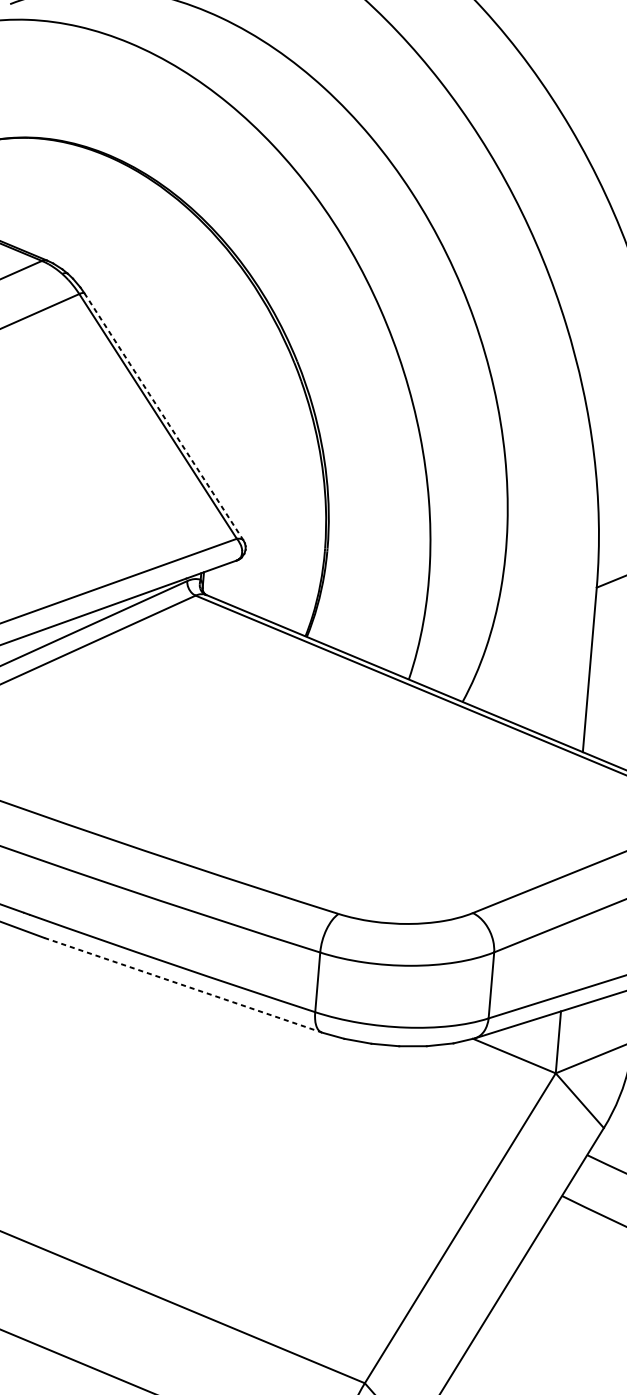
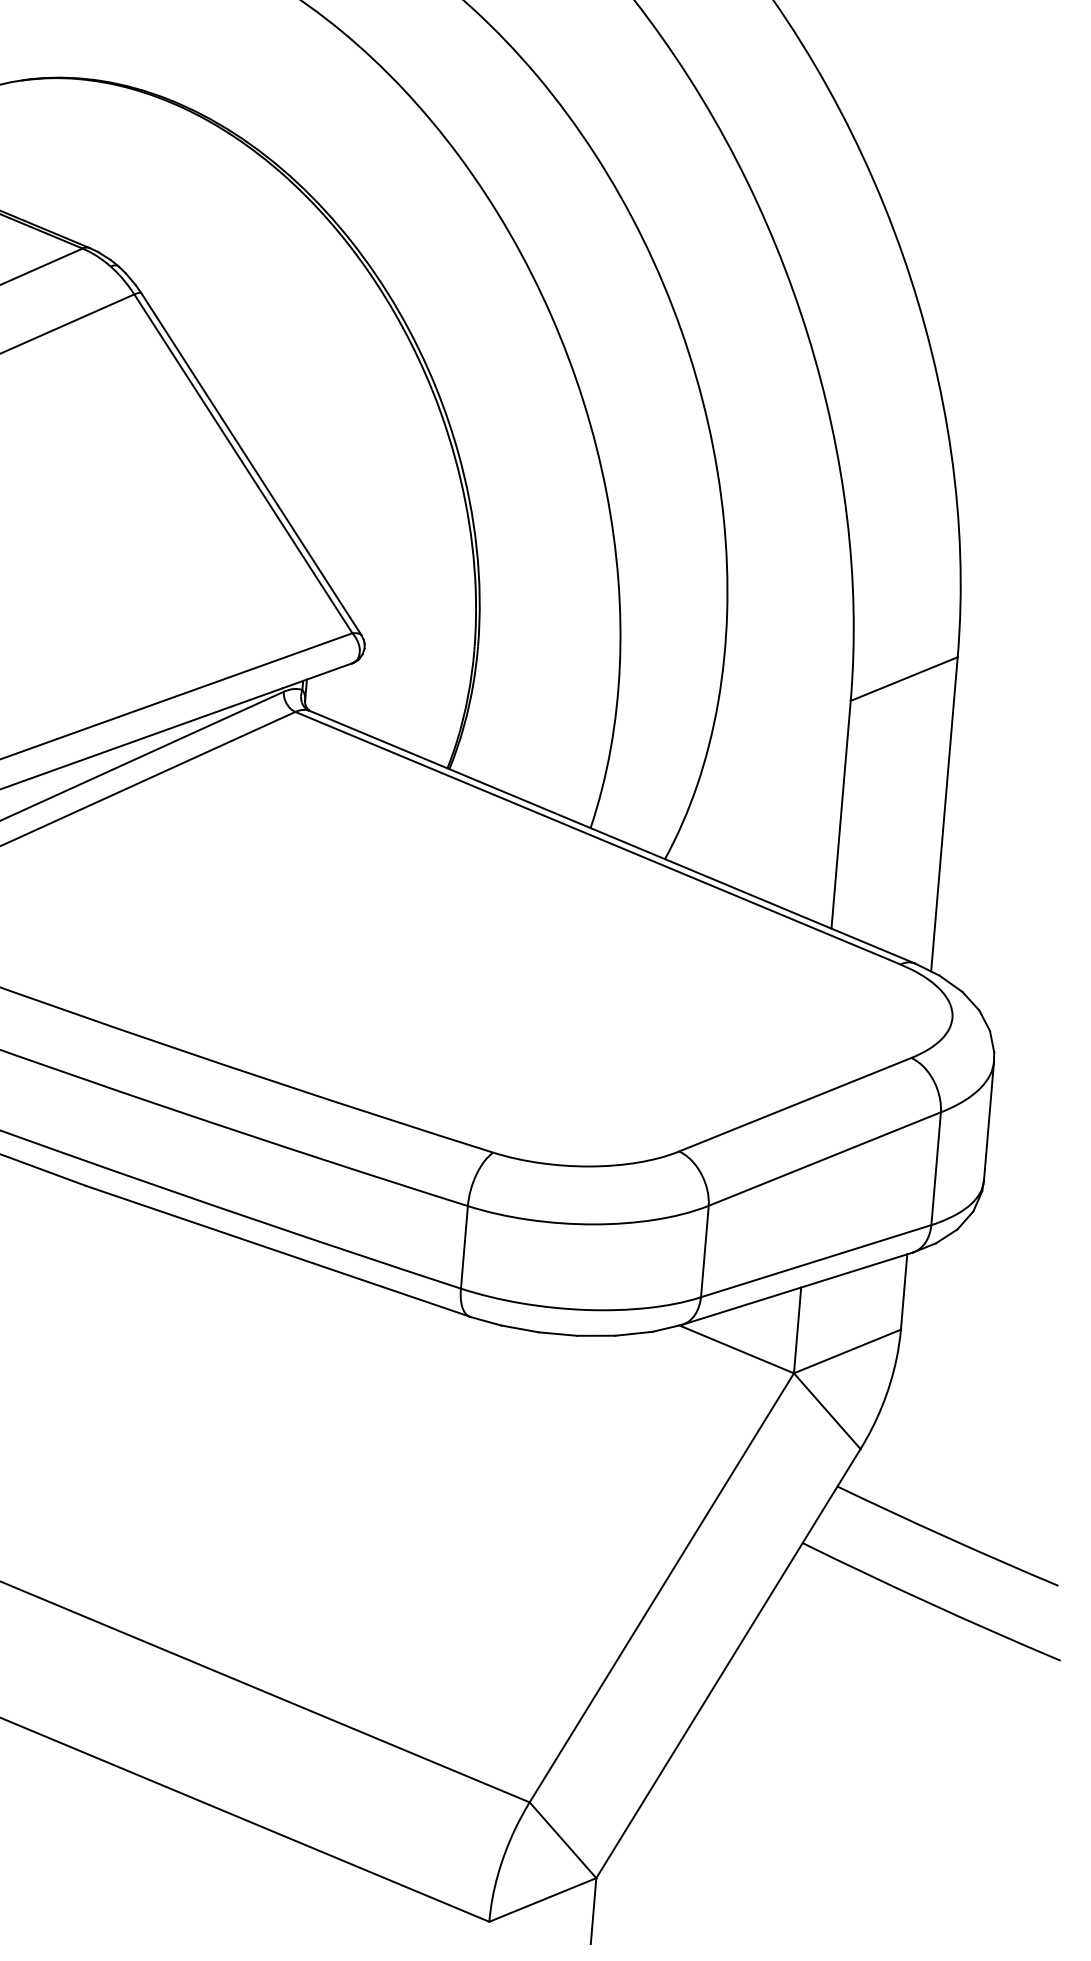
line: (163, 416) -> (251, 464), dashed -> solid
line: (183, 985) -> (278, 1251), dashed -> solid

